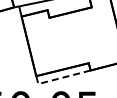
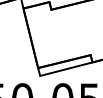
line: (59, 78) -> (61, 70), dashed -> solid

